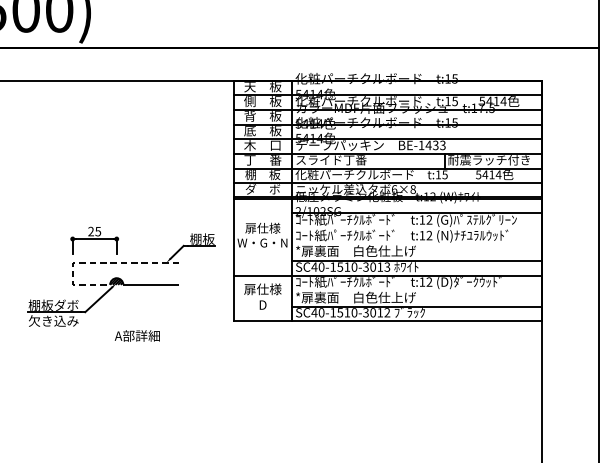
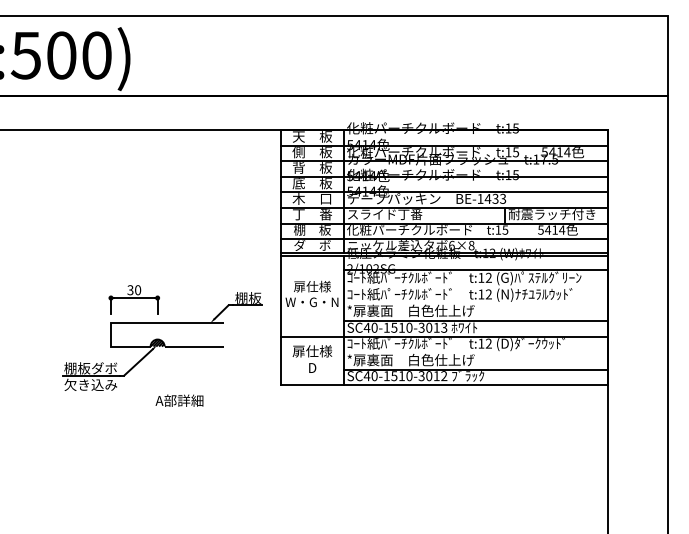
text: (94, 231) -> (134, 290), 25 -> 30
line: (93, 263) -> (133, 323), dashed -> solid

